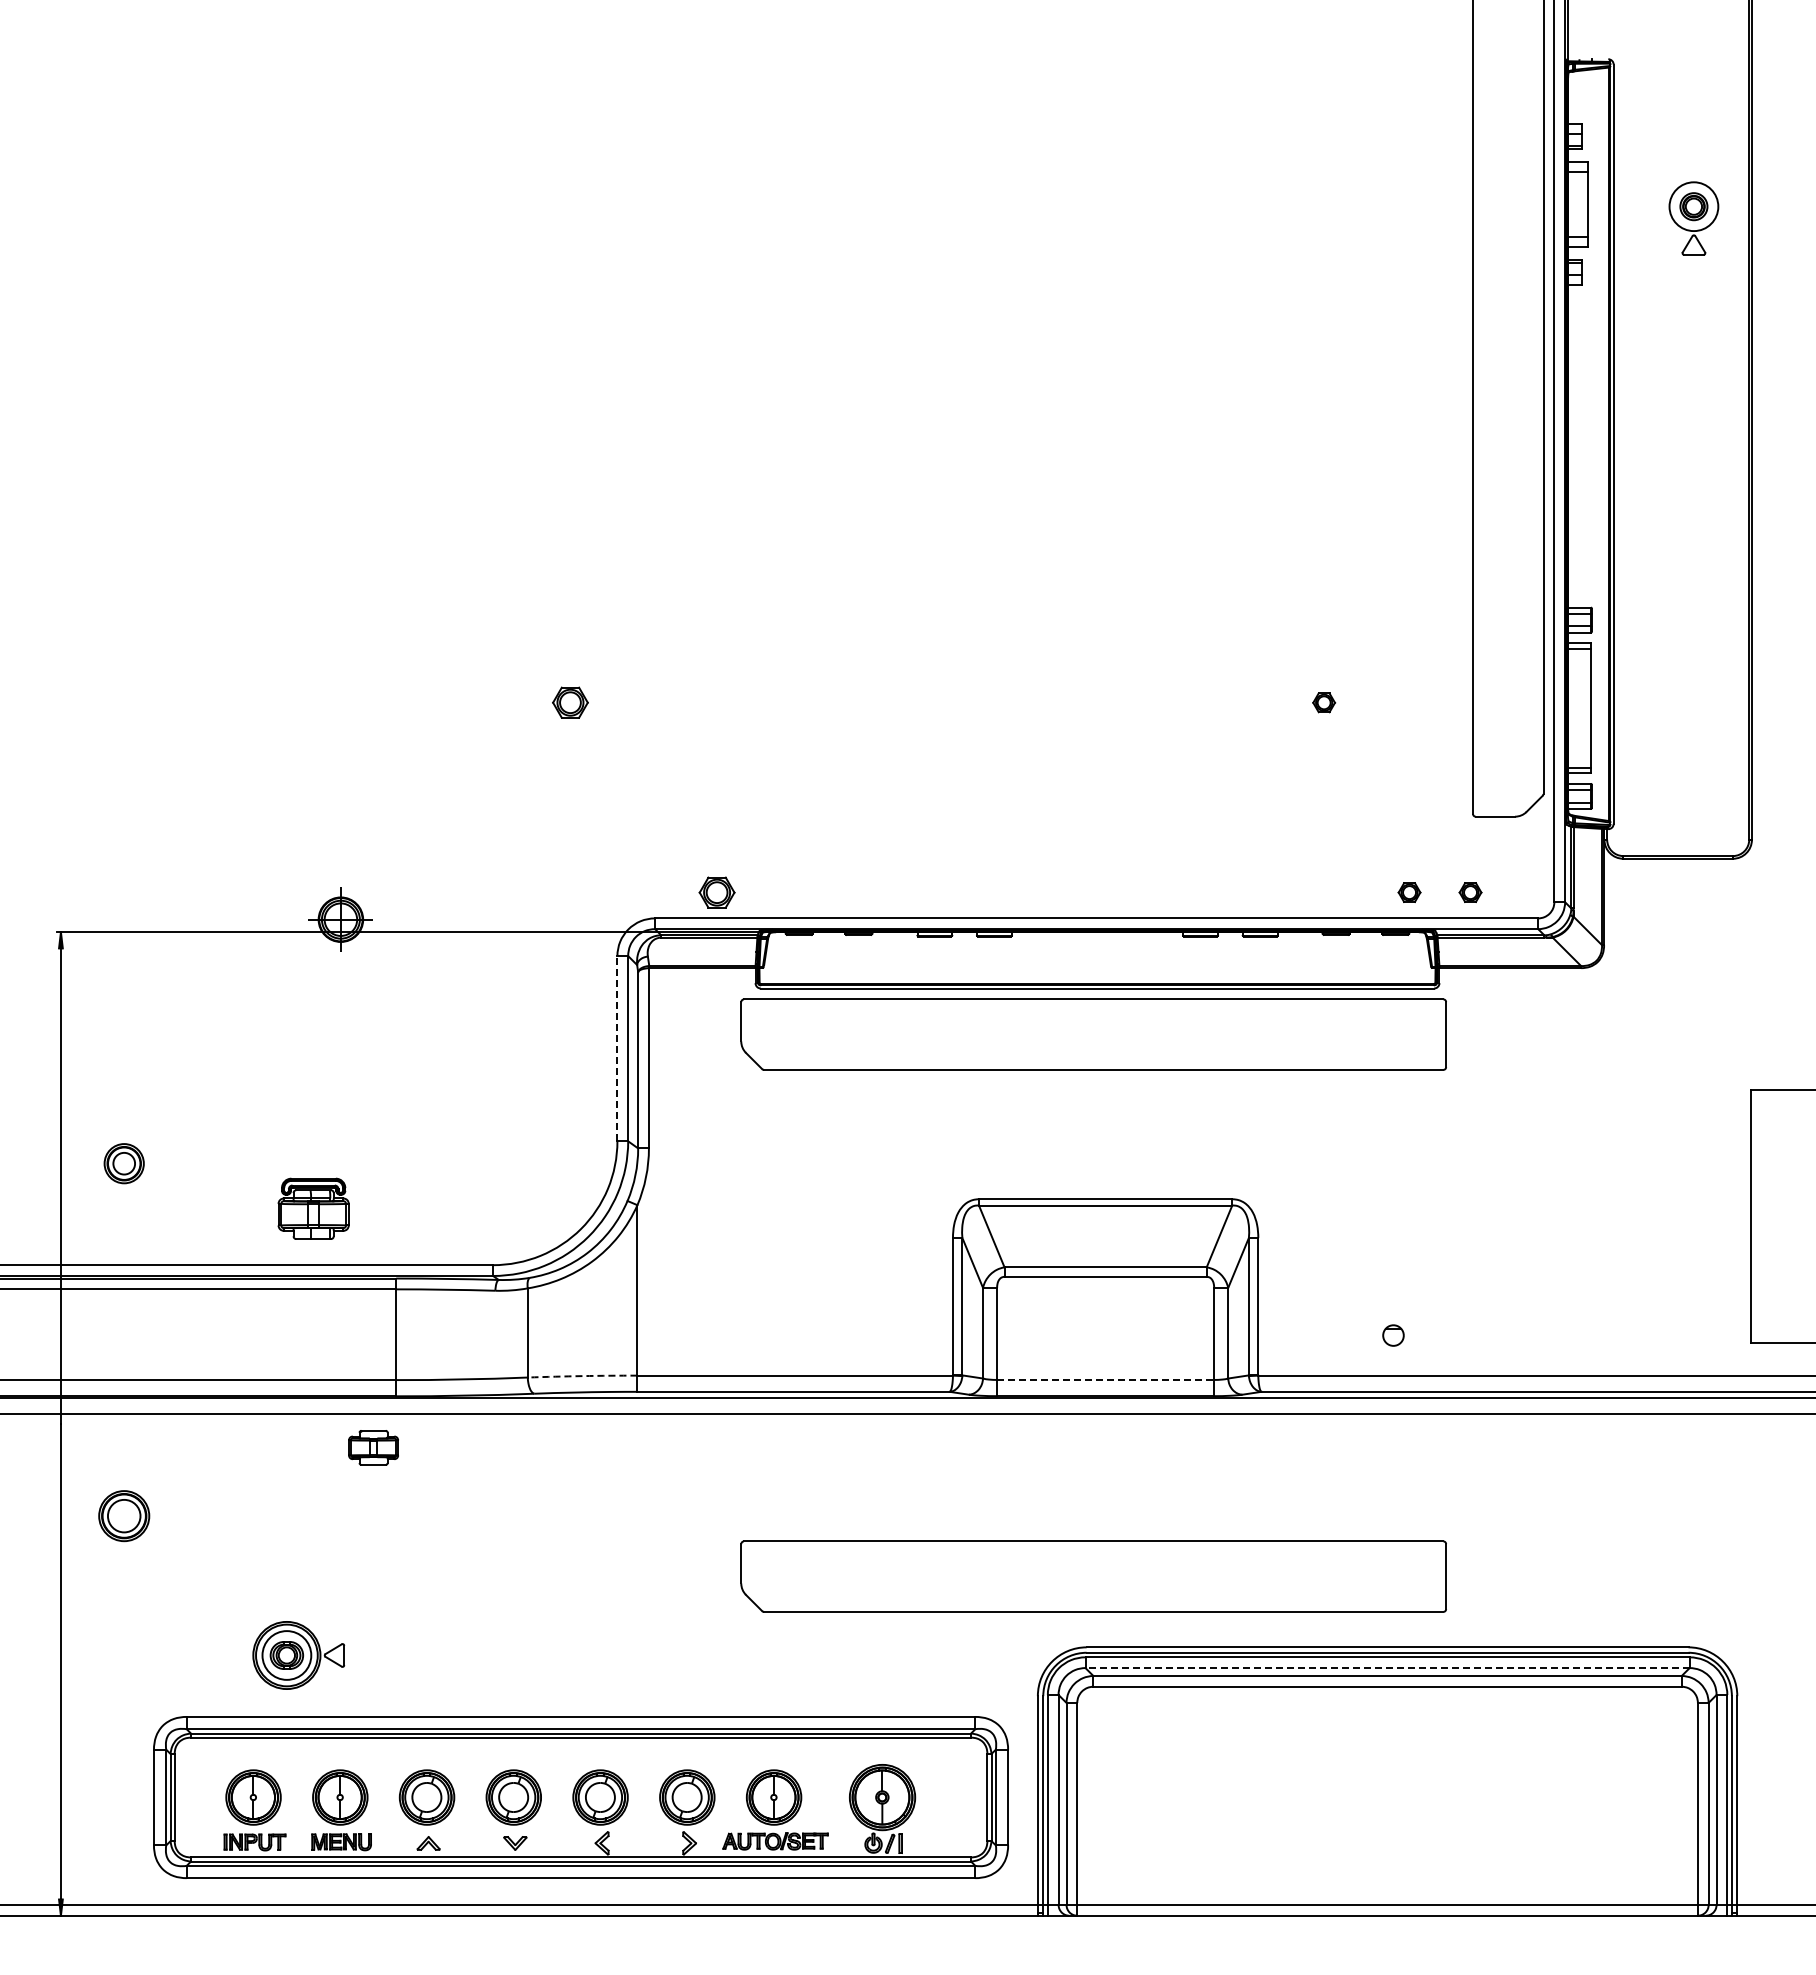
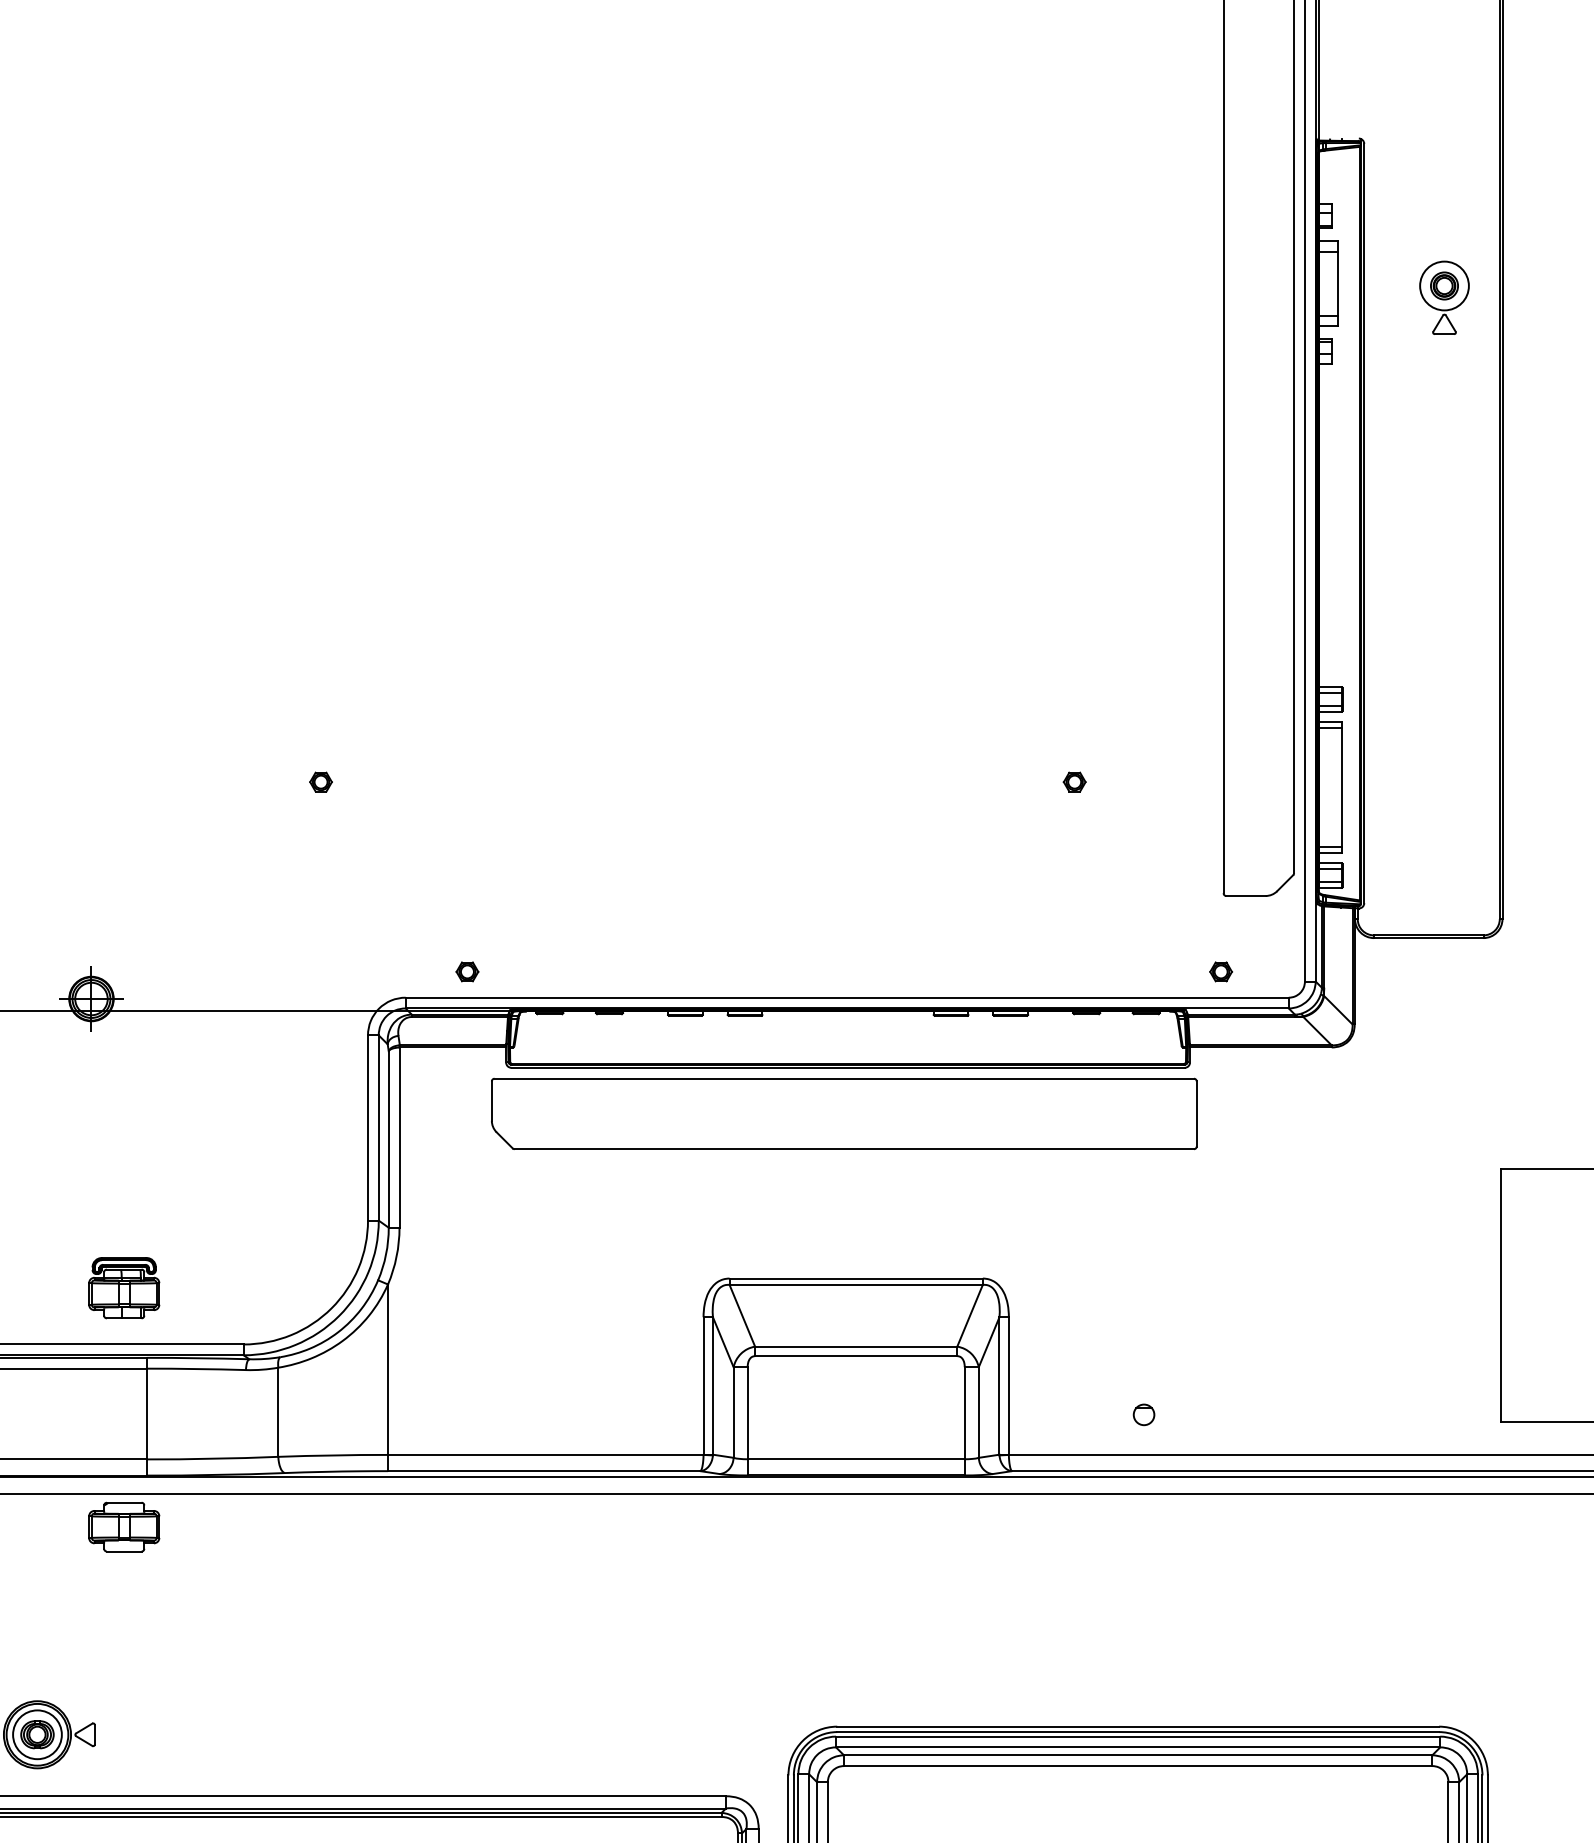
part: (570, 702) -> (321, 781), size x0.62
part: (716, 892) -> (467, 971), size x0.62
part: (1409, 892) -> (1160, 971), removed
line: (617, 1048) -> (368, 1127), dashed -> solid
part: (313, 1208) -> (124, 1287), moved
arc: (582, 1376) -> (333, 1455), dashed -> solid
line: (1105, 1379) -> (856, 1458), dashed -> solid
part: (373, 1447) -> (124, 1526), size x1.43
part: (1093, 1576) -> (844, 1655), removed
line: (1387, 1668) -> (1138, 1747), dashed -> solid

